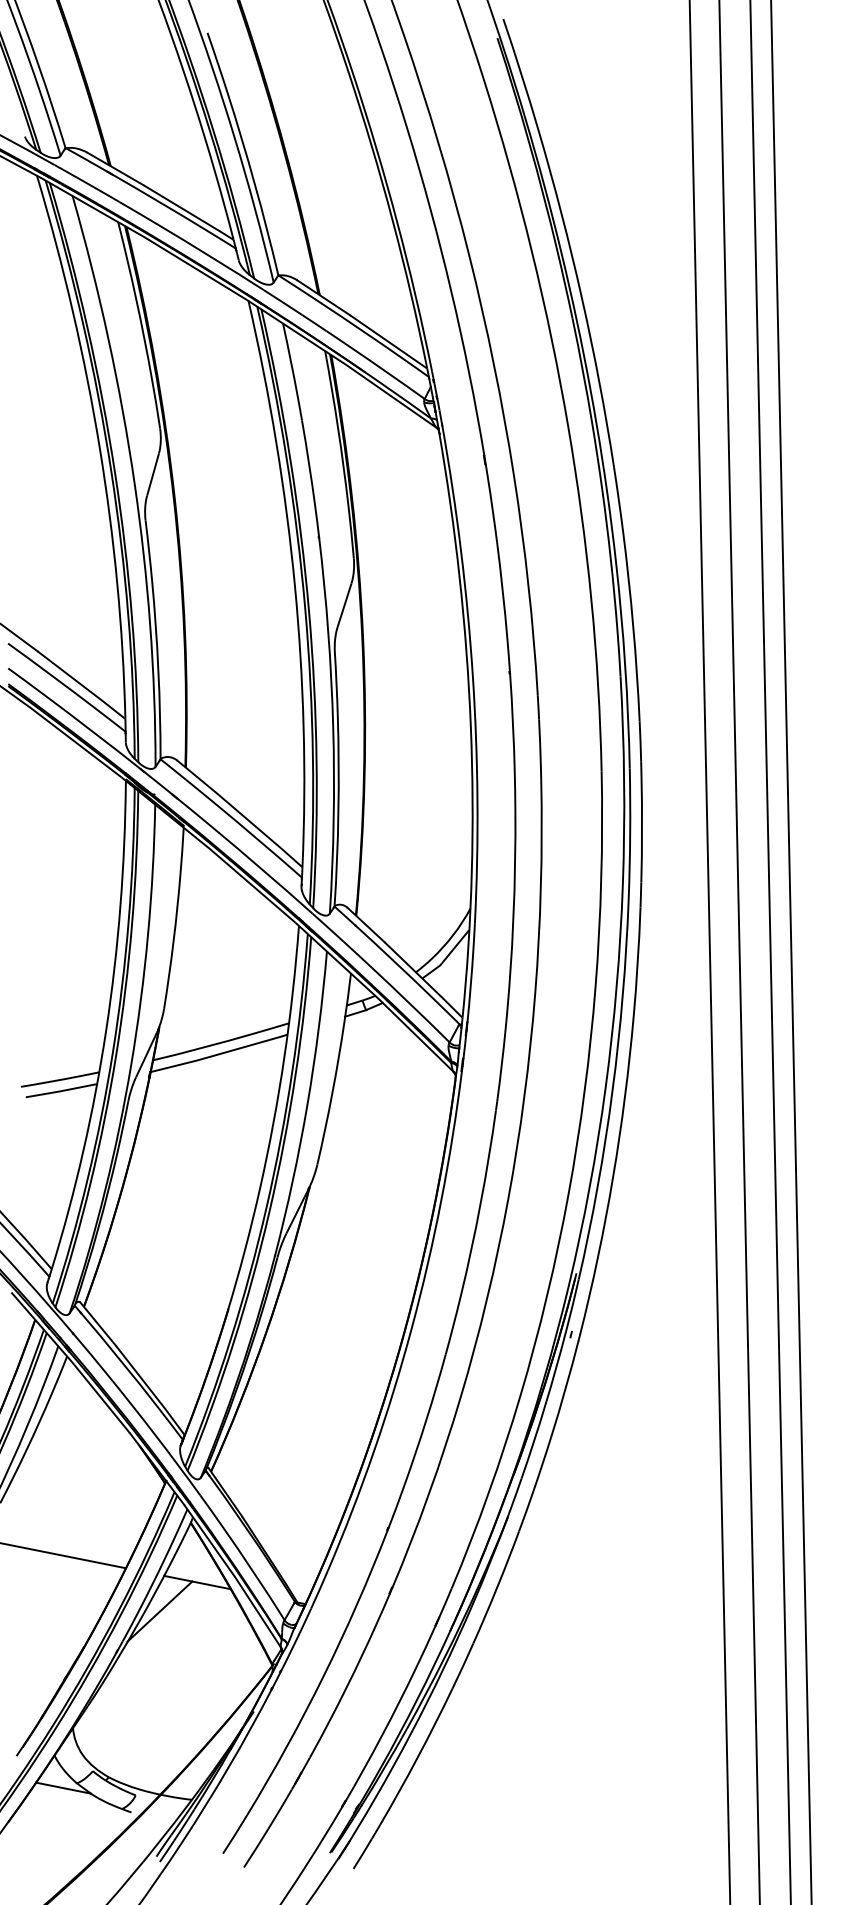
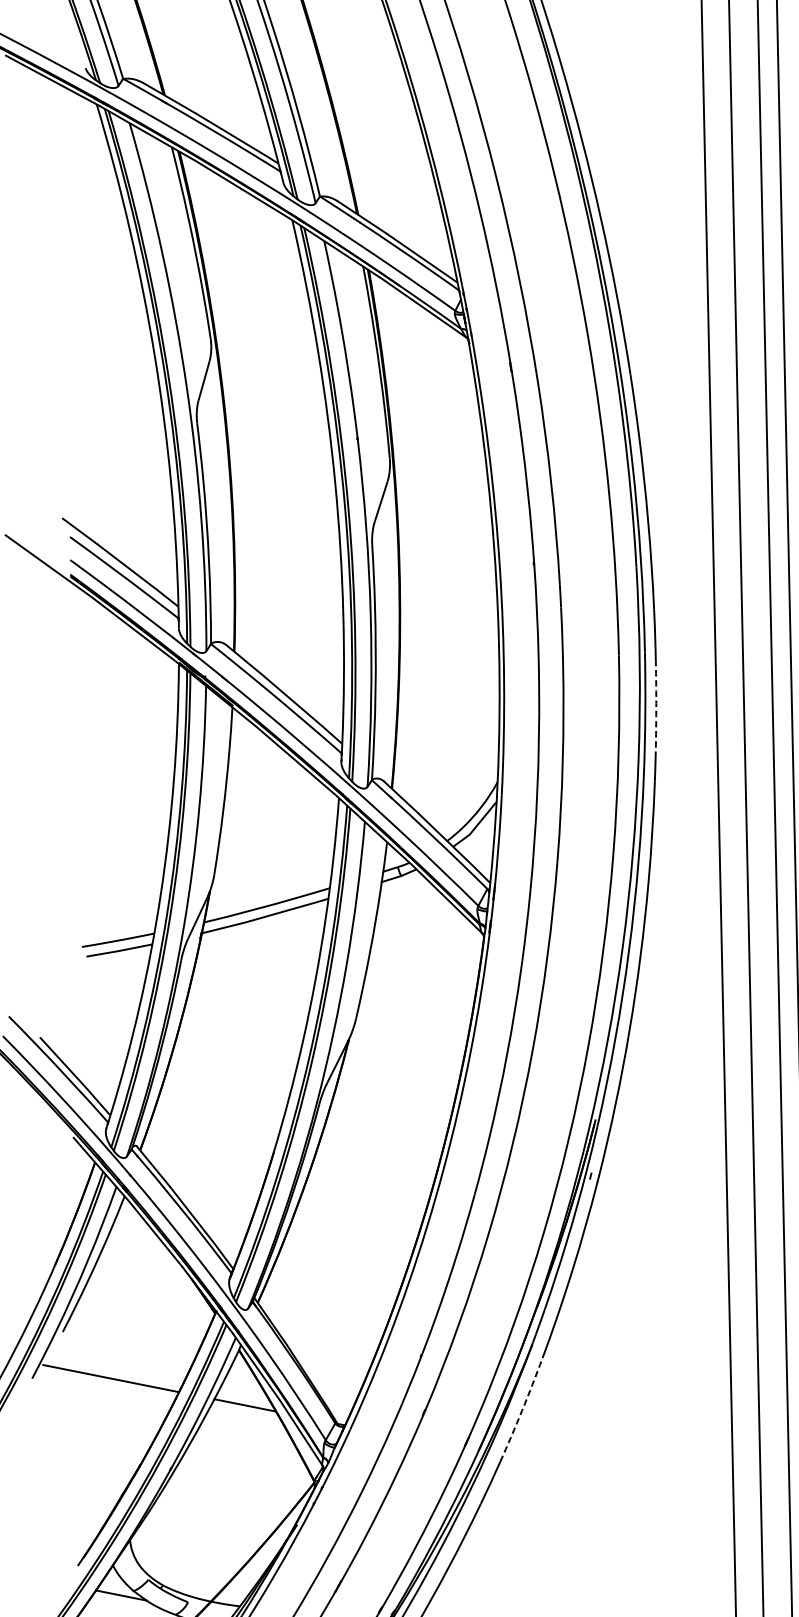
arc: (642, 830) -> (656, 709), solid -> dashed
arc: (497, 1587) -> (522, 1409), solid -> dashed
line: (159, 1611) -> (210, 1432), removed

